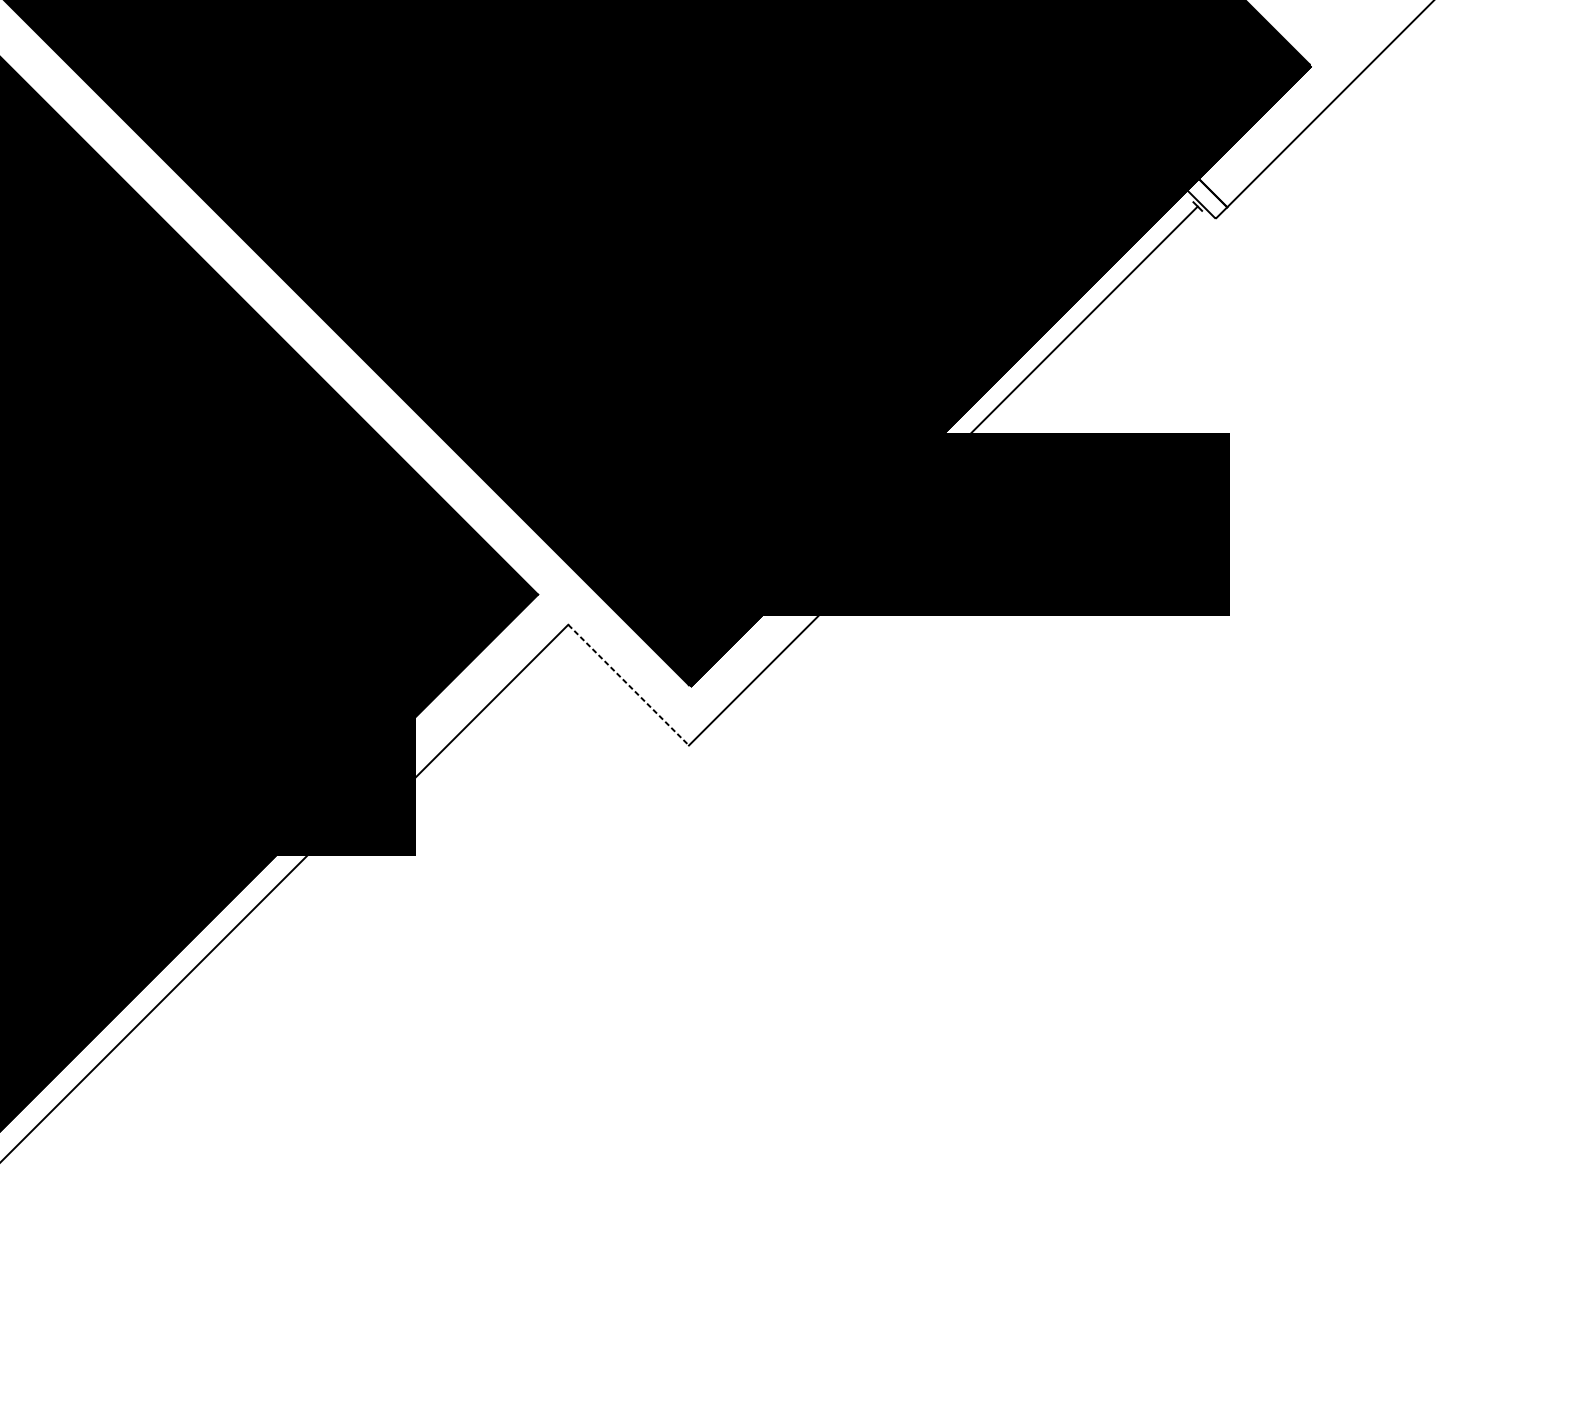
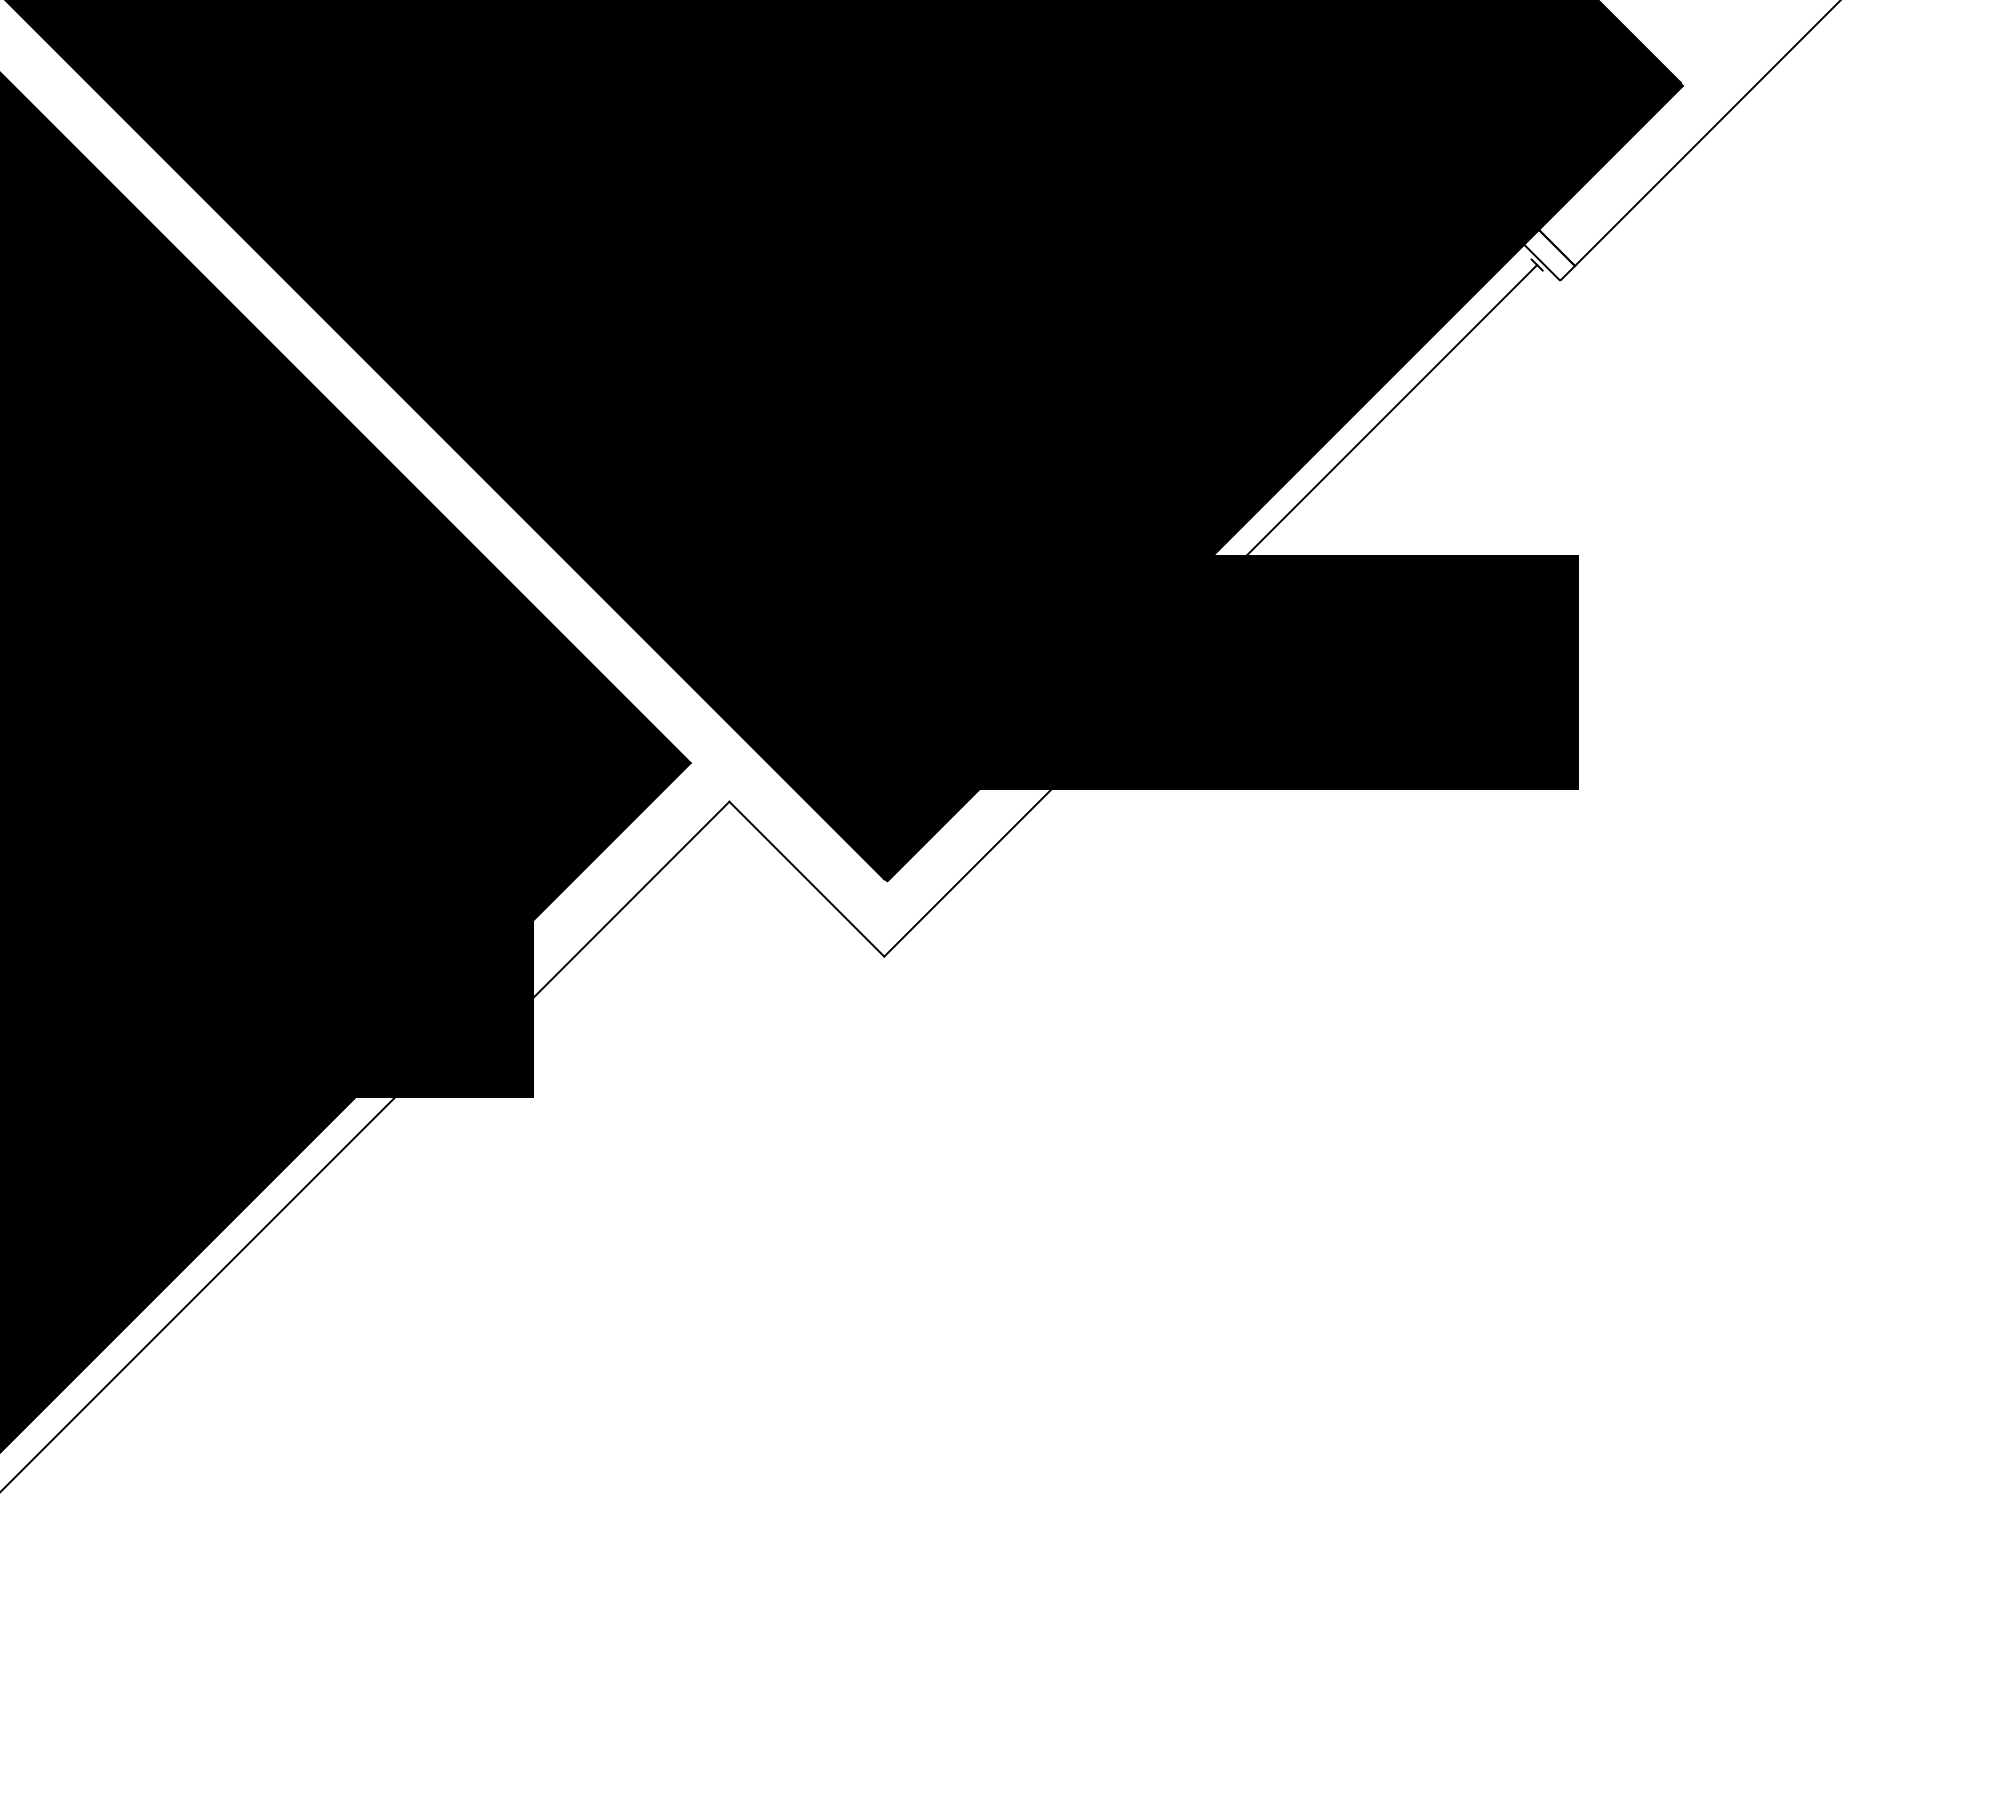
line: (628, 685) -> (806, 879), dashed -> solid

